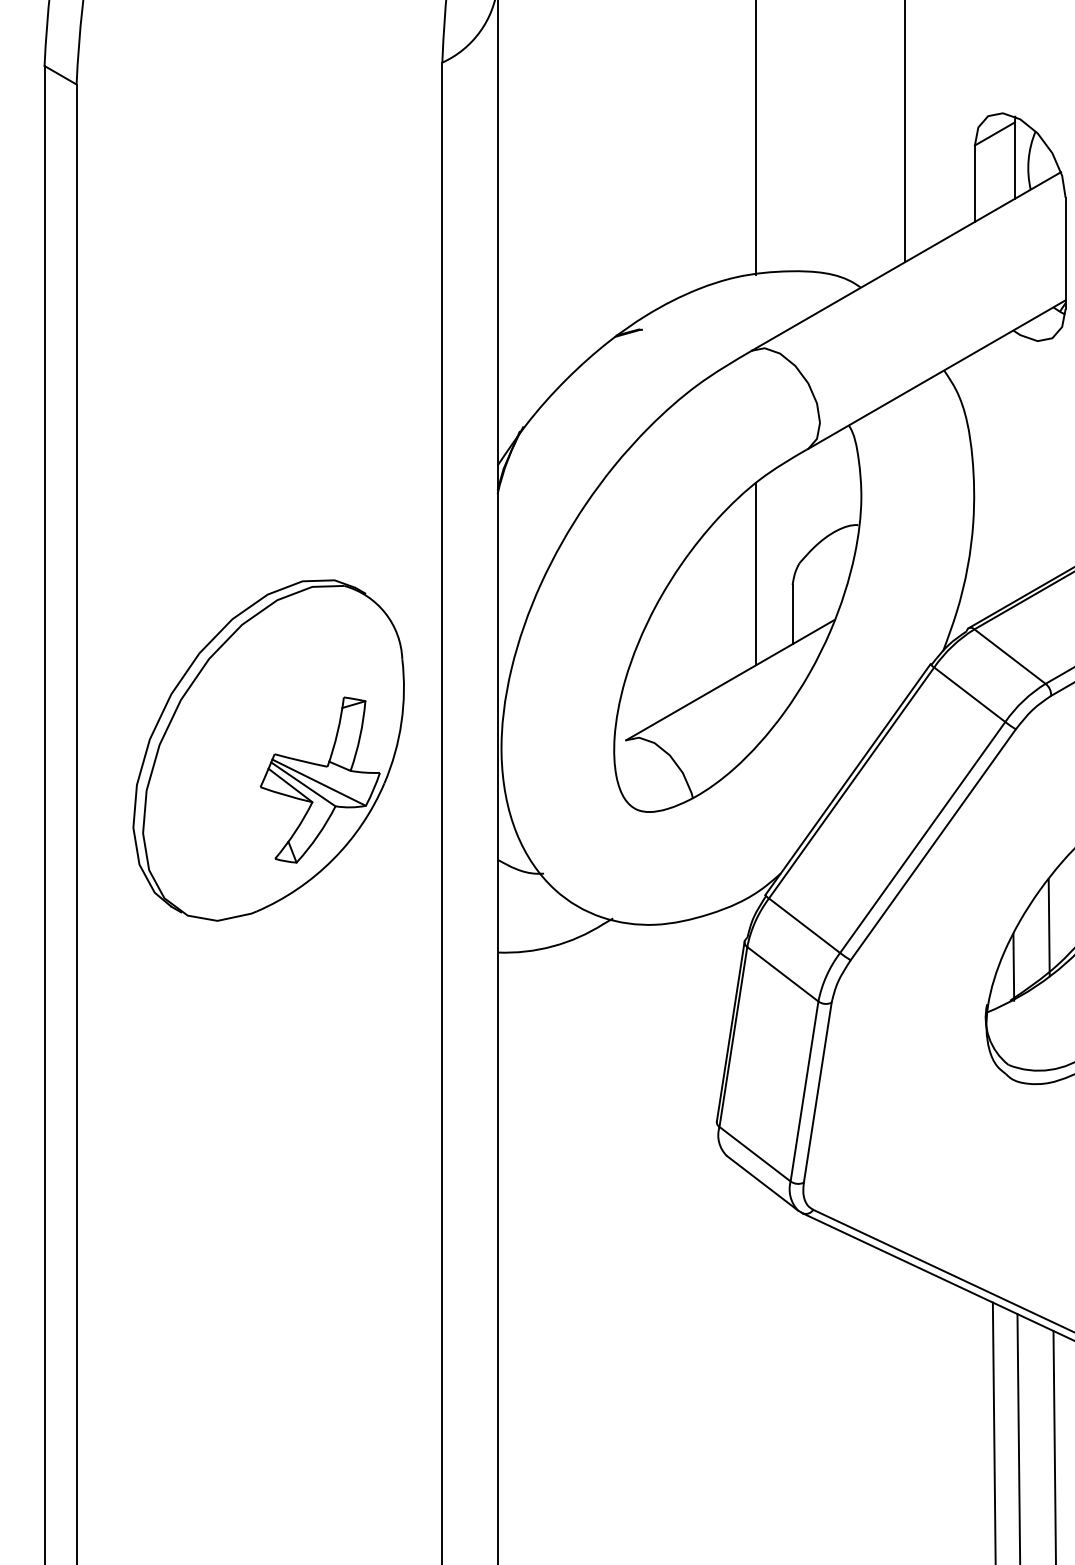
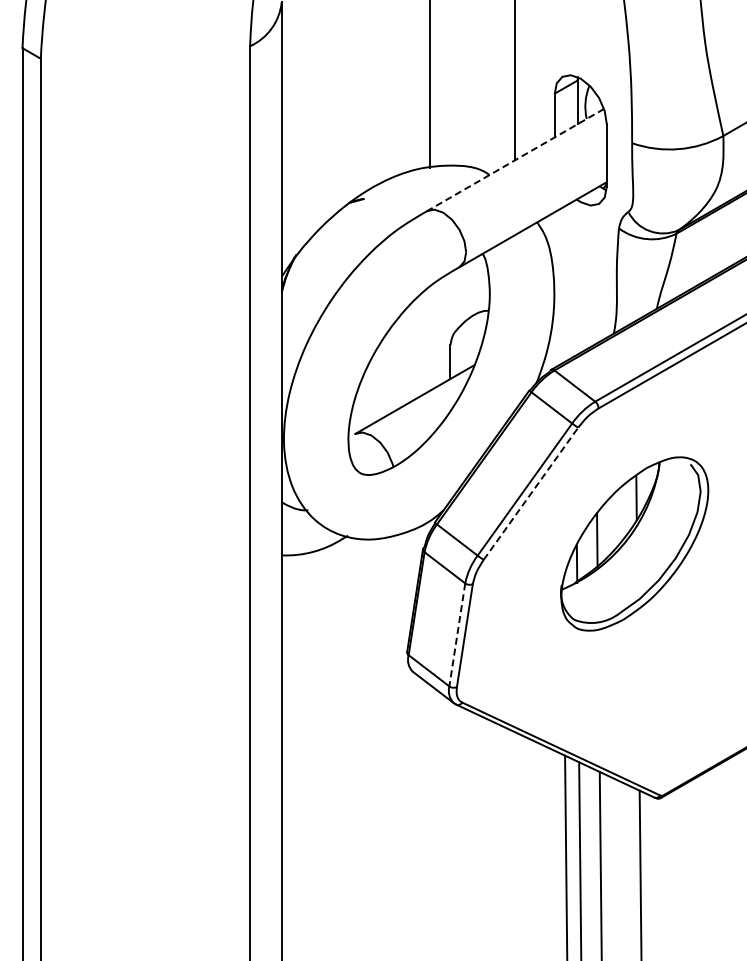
line: (906, 262) -> (515, 160), solid -> dashed
line: (755, 573) -> (429, 338), removed
part: (268, 749) -> (150, 439), removed
line: (934, 844) -> (531, 493), solid -> dashed
line: (804, 1092) -> (457, 635), solid -> dashed

